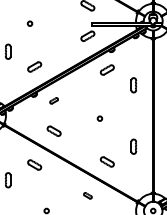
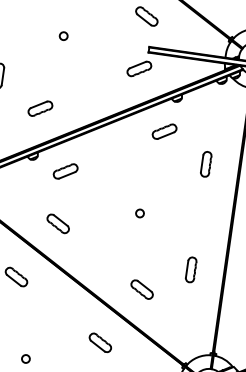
circle: (29, 23) -> (62, 35), moved
part: (53, 100) -> (64, 170), size x1.67
part: (87, 195) -> (99, 342), size x1.67

